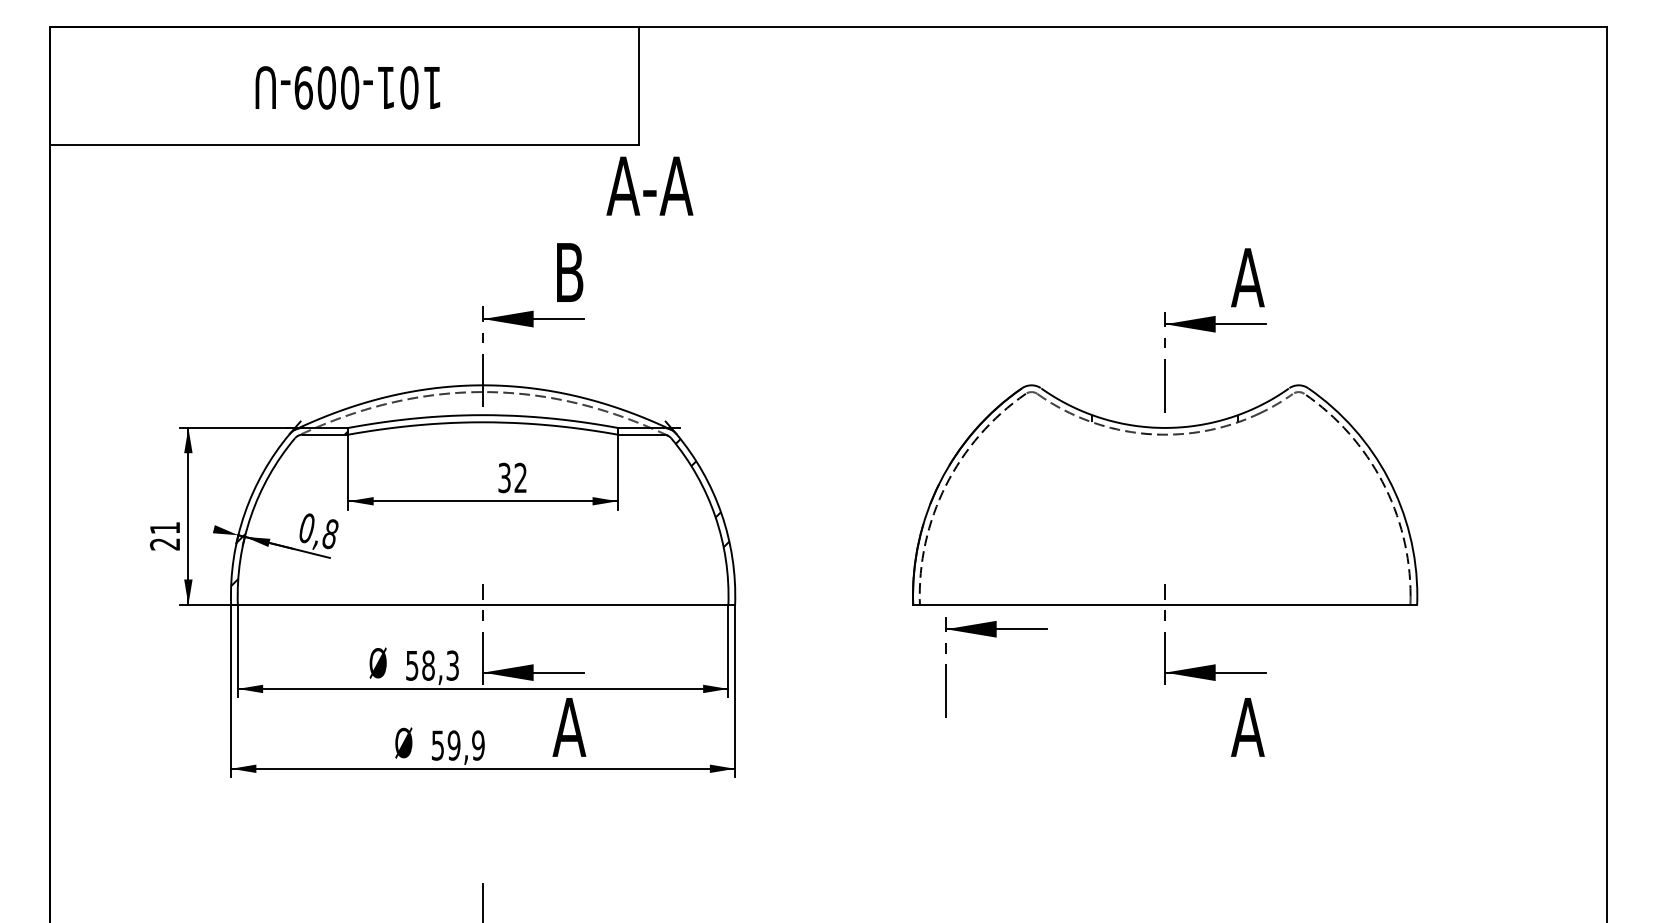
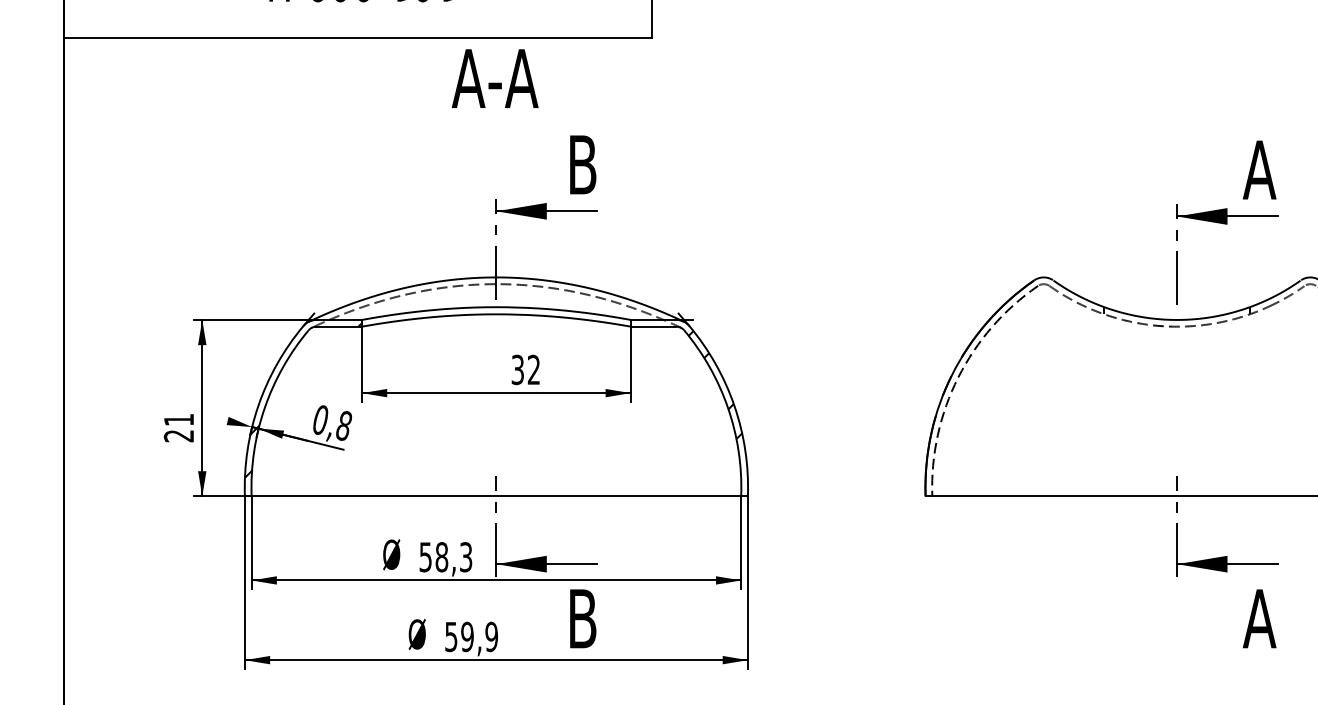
text: (649, 185) -> (494, 78), moved
part: (996, 637) -> (1008, 529), removed
text: (569, 727) -> (582, 618), A -> B

